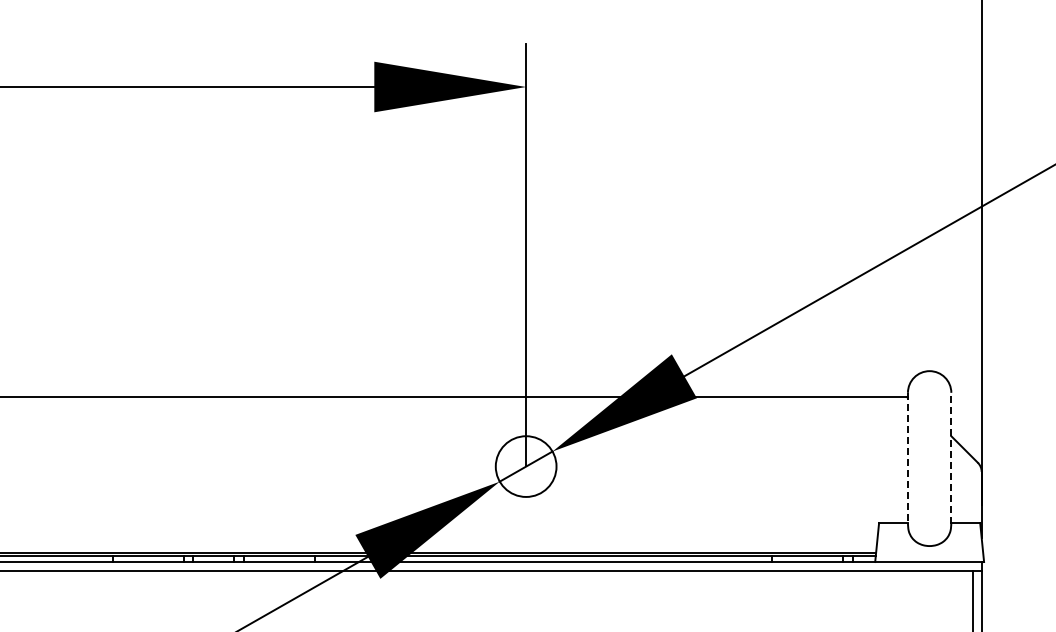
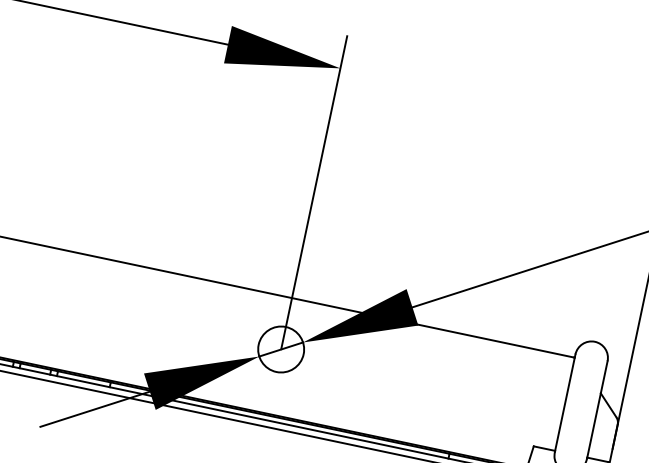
line: (907, 458) -> (564, 403), dashed -> solid
line: (951, 458) -> (597, 409), dashed -> solid

